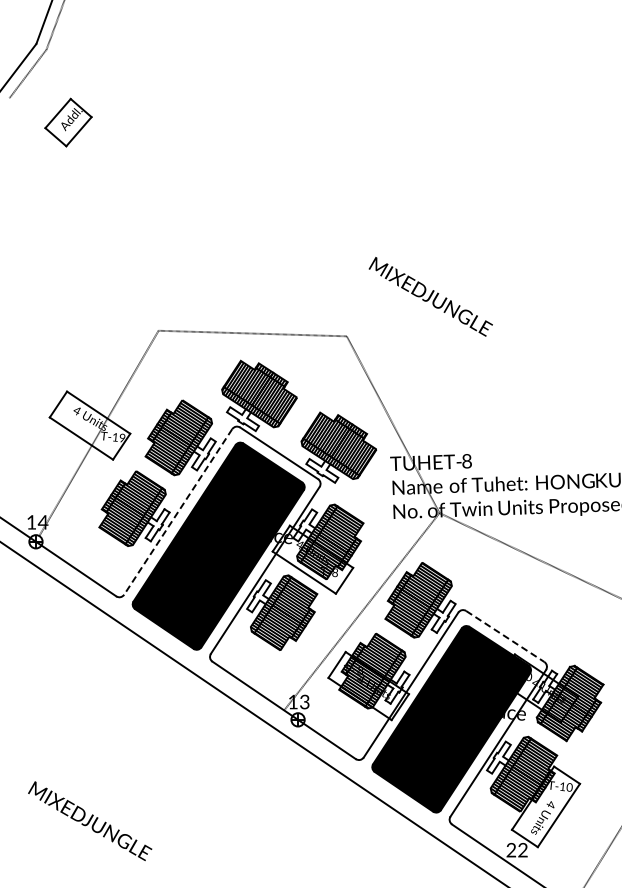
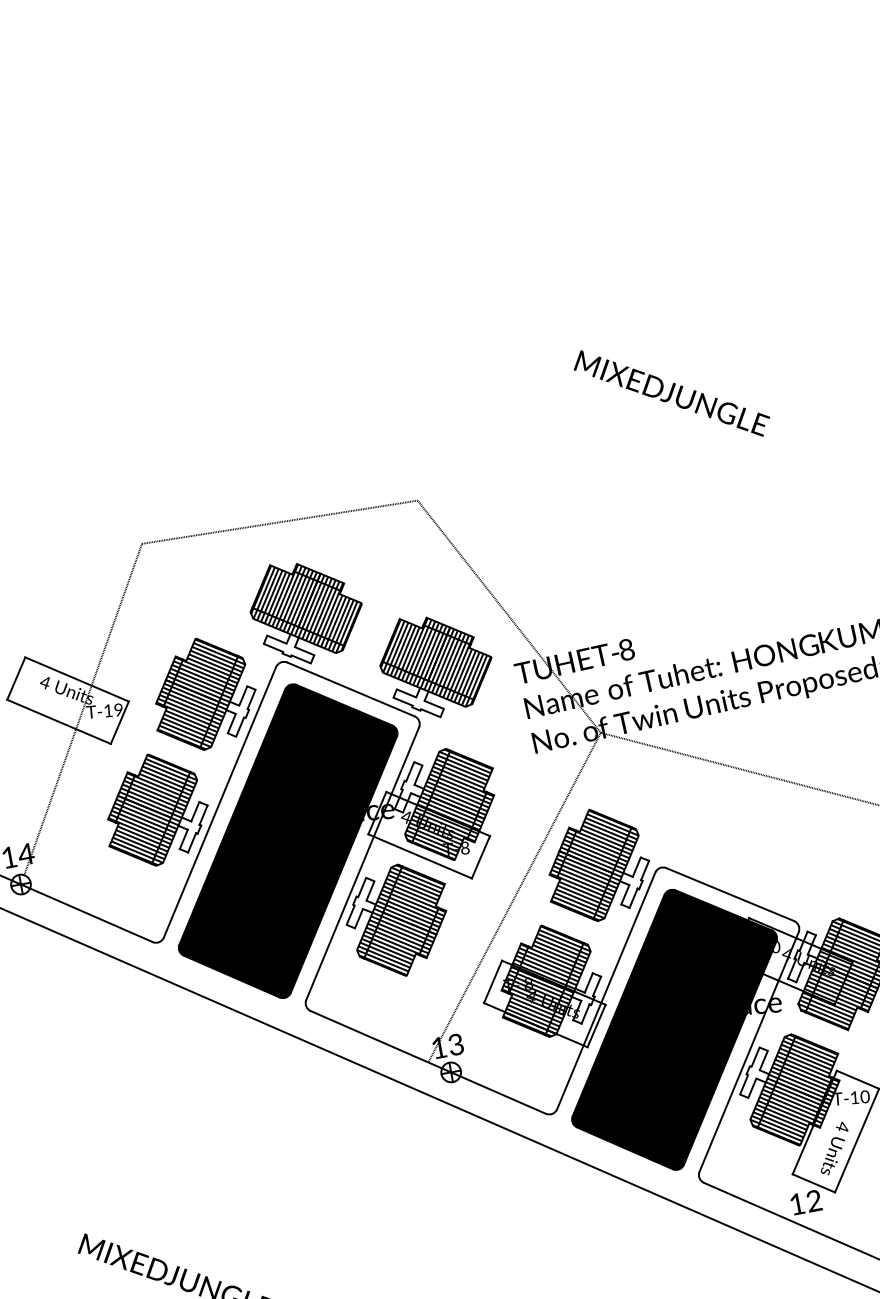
text: (430, 296) -> (671, 393), moved
line: (178, 511) -> (220, 801), dashed -> solid
line: (505, 636) -> (730, 894), dashed -> solid
text: (510, 850) -> (796, 1204), 22 -> 12

